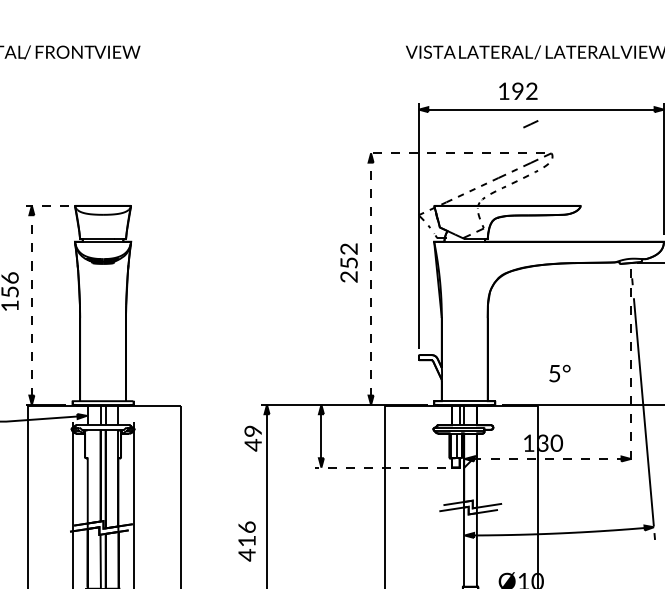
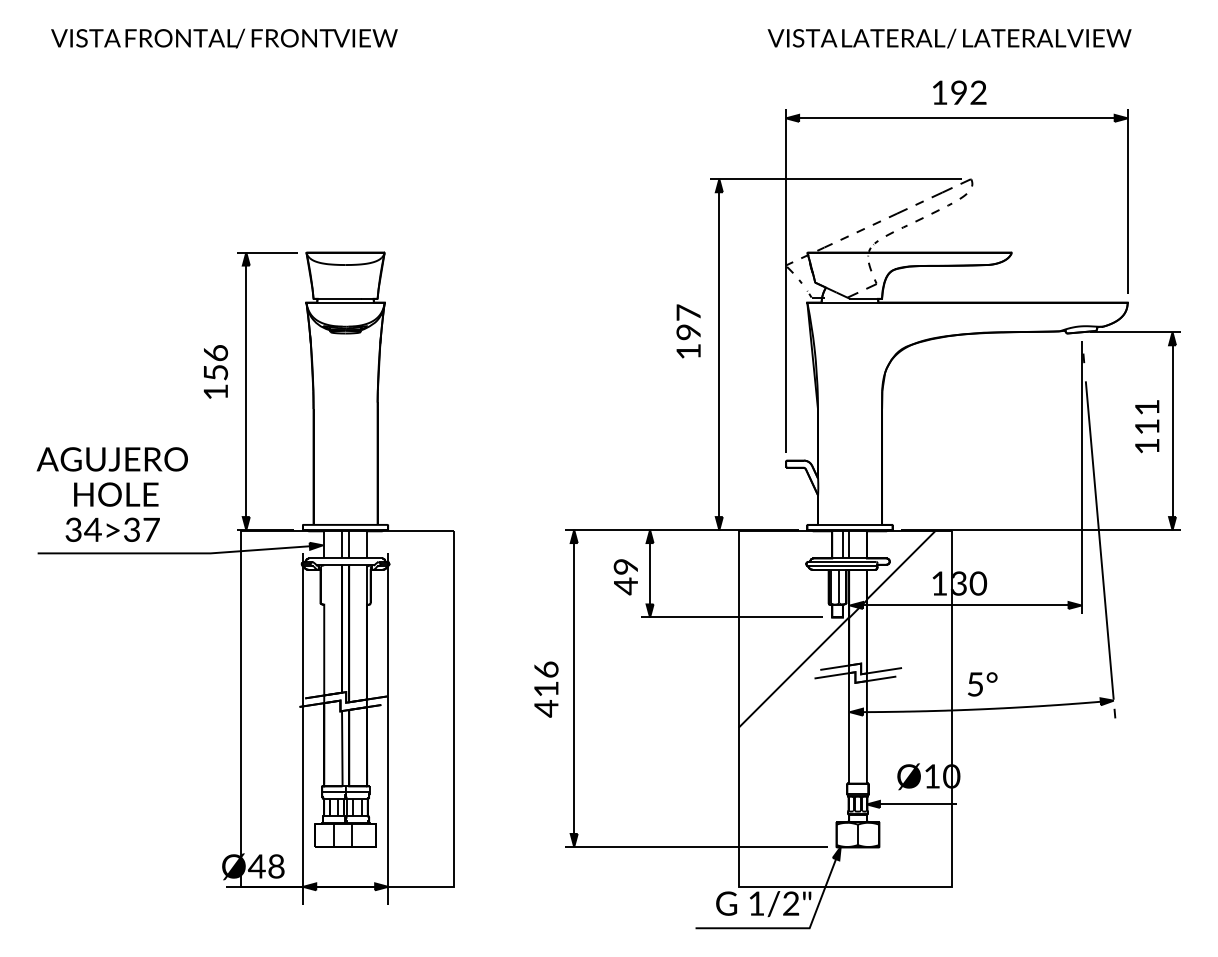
text: (518, 91) -> (959, 92), moved
line: (530, 124) -> (941, 138), removed
line: (455, 153) -> (836, 179), dashed -> solid
line: (47, 205) -> (267, 252), dashed -> solid
text: (348, 262) -> (688, 331), 252 -> 197
line: (371, 278) -> (719, 354), dashed -> solid
line: (32, 304) -> (246, 390), dashed -> solid
line: (630, 367) -> (1081, 477), dashed -> solid
text: (559, 373) -> (982, 684), moved
text: (252, 438) -> (625, 577), moved
line: (548, 458) -> (966, 605), dashed -> solid
line: (379, 467) -> (731, 617), dashed -> solid
hatch: (455, 476) -> (836, 629), added
text: (247, 541) -> (546, 689), moved

